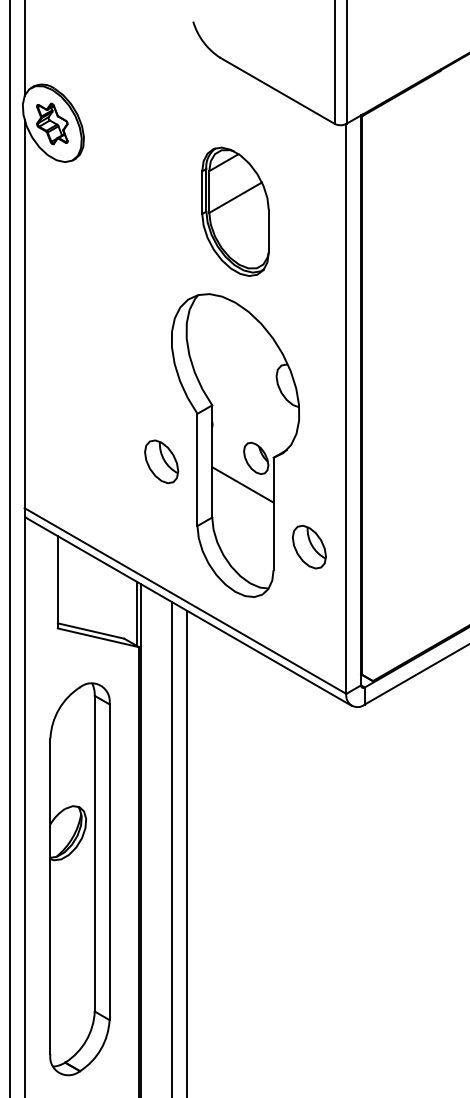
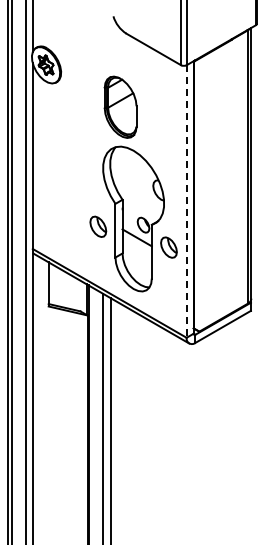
part: (235, 210) -> (120, 106), moved
line: (346, 410) -> (186, 202), solid -> dashed
part: (308, 546) -> (168, 247), moved
part: (80, 877) -> (59, 425), removed

